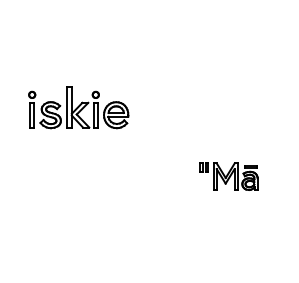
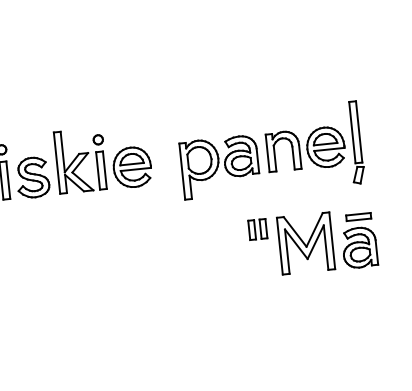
part: (207, 114) -> (270, 152), added
part: (228, 176) -> (312, 242), size x1.43

